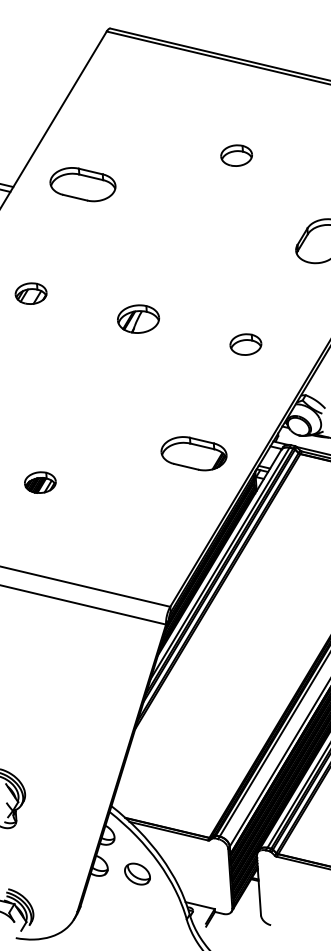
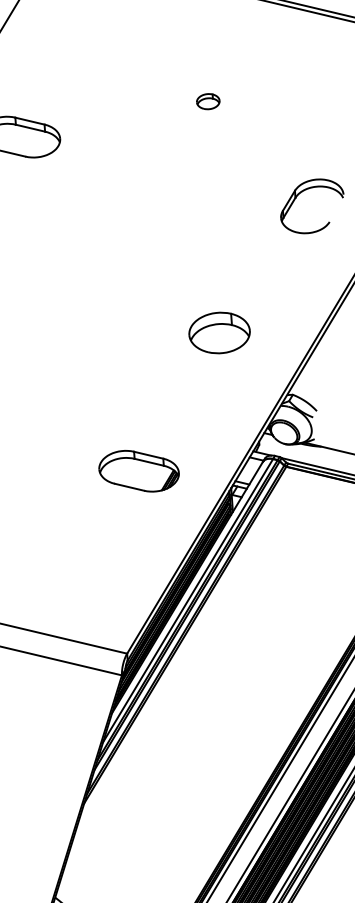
part: (236, 155) -> (208, 101), size x0.6
part: (138, 318) -> (88, 300), removed
part: (245, 344) -> (219, 332), size x1.6
part: (193, 453) -> (138, 470), moved

